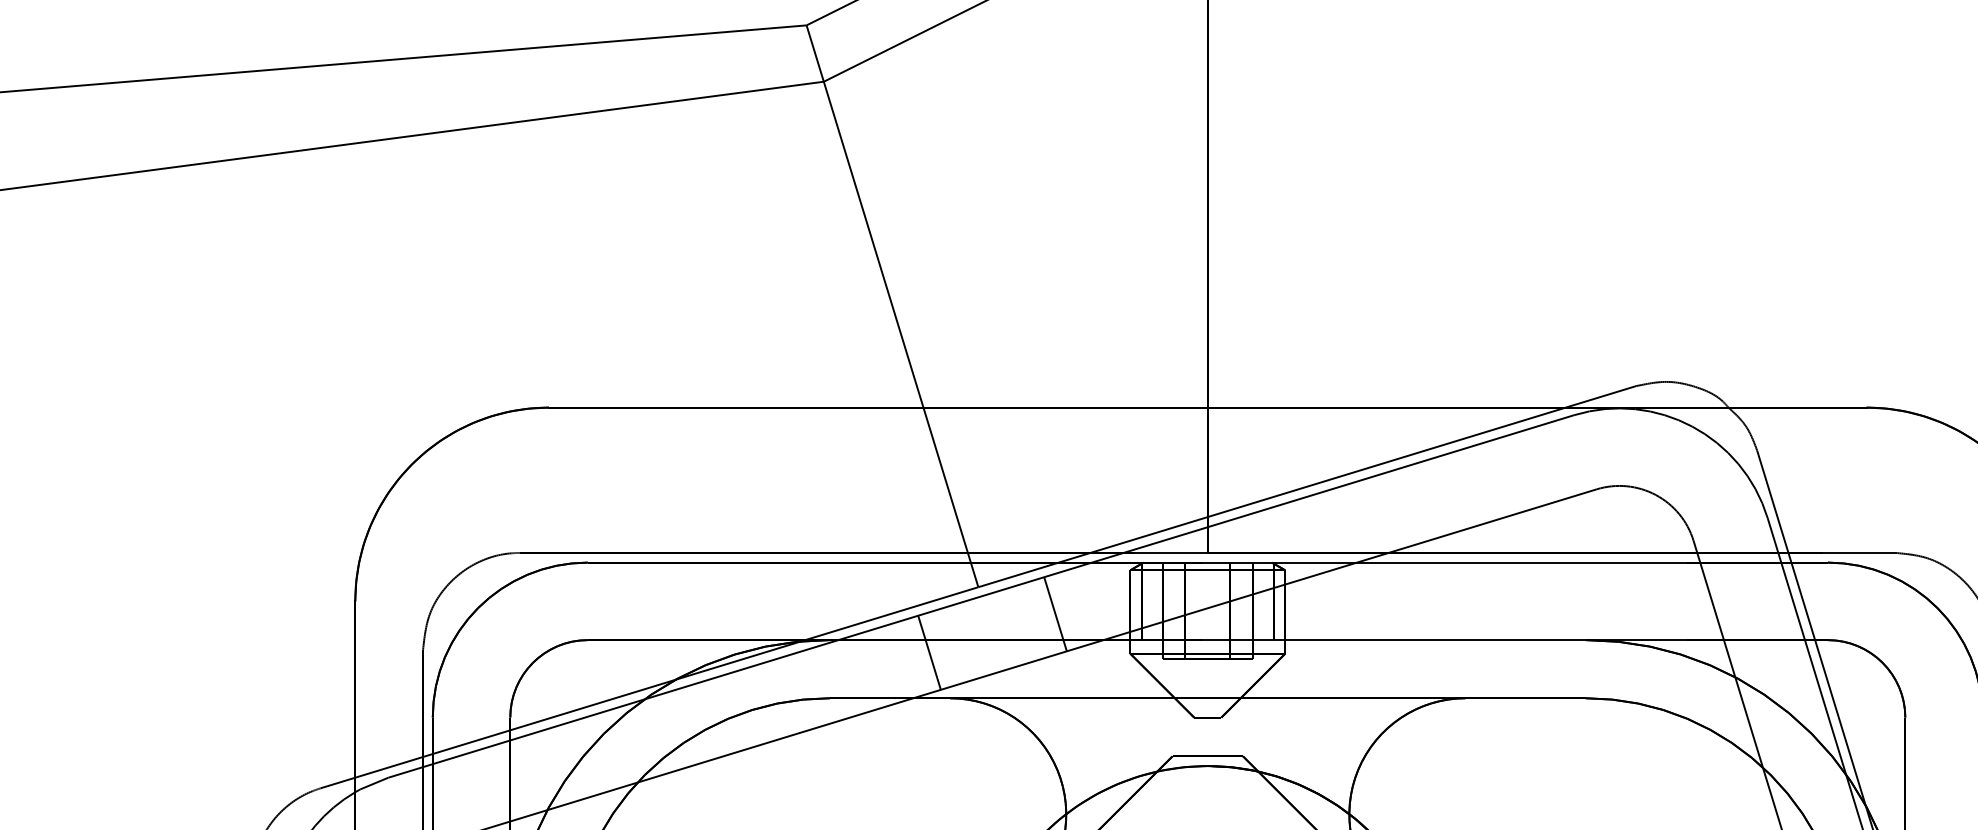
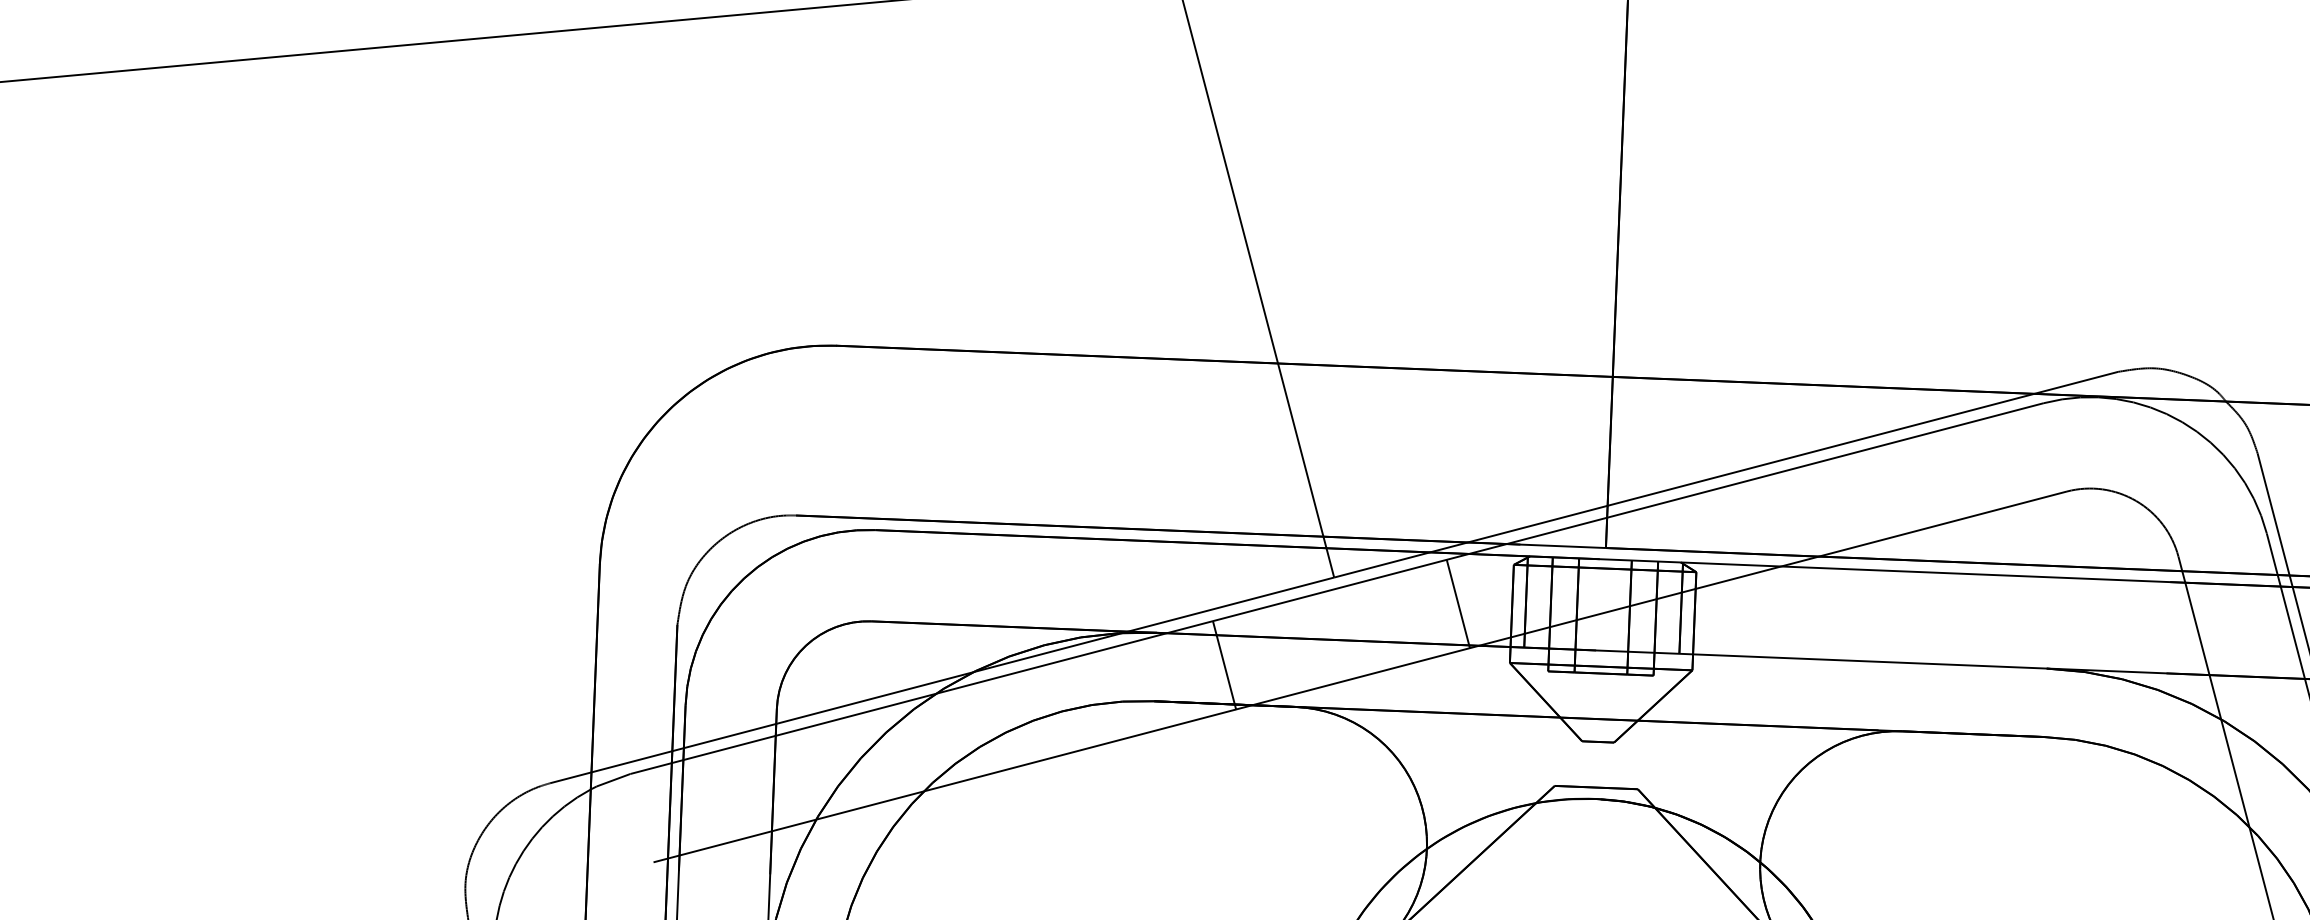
line: (1055, 614) -> (1458, 604), moved
line: (929, 652) -> (1224, 665), moved

